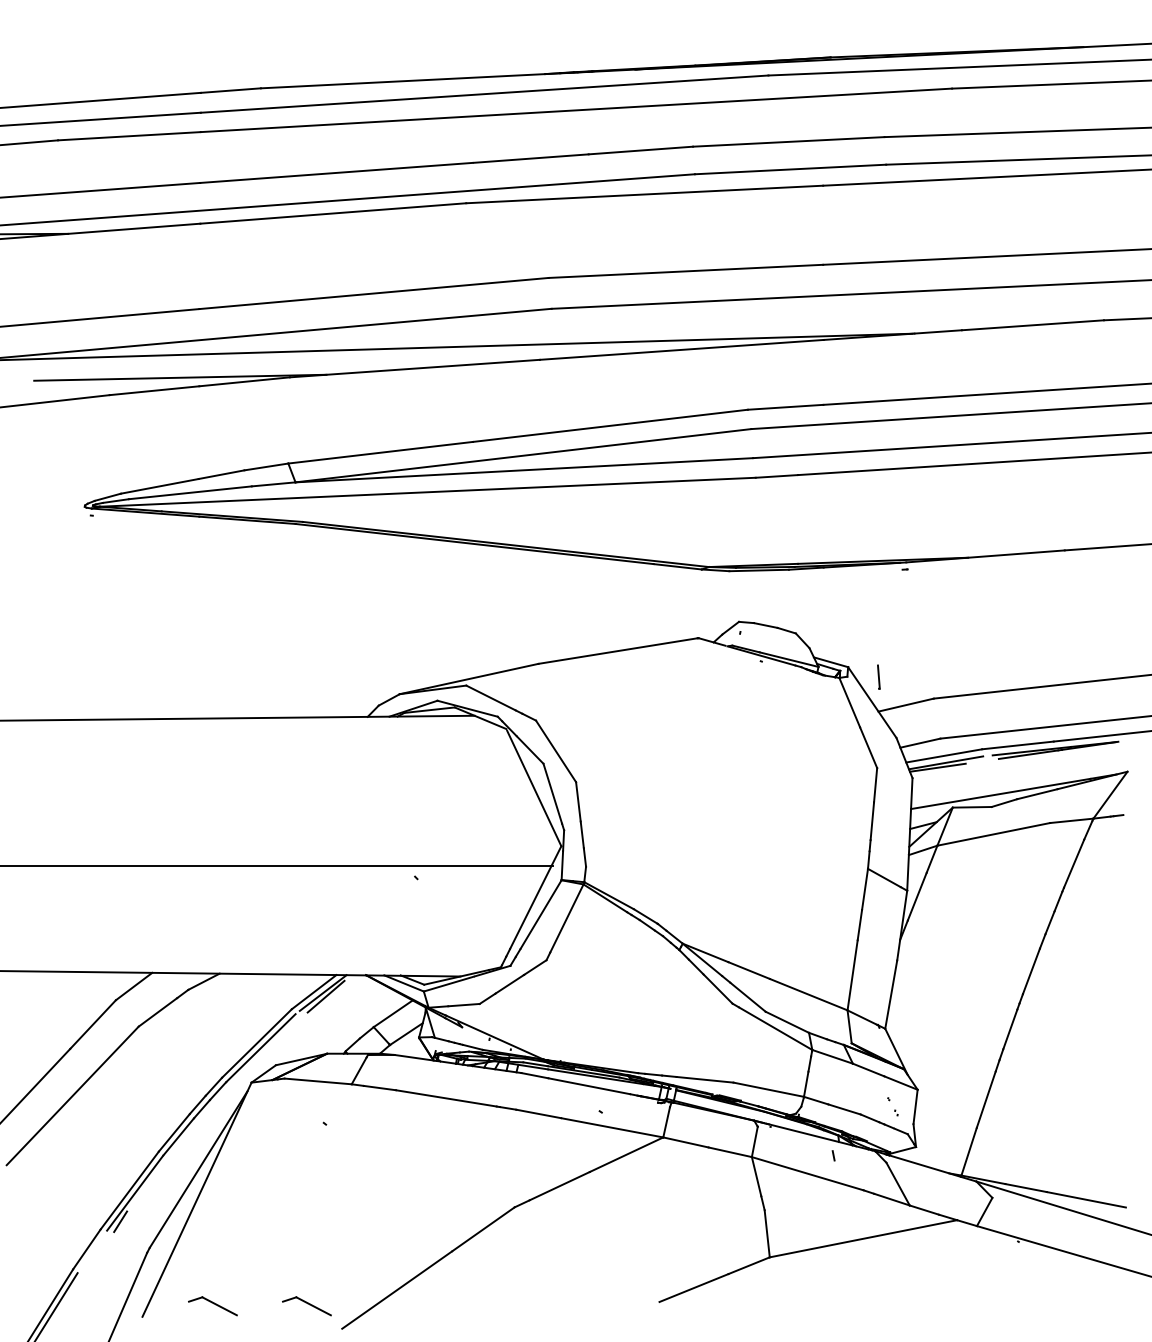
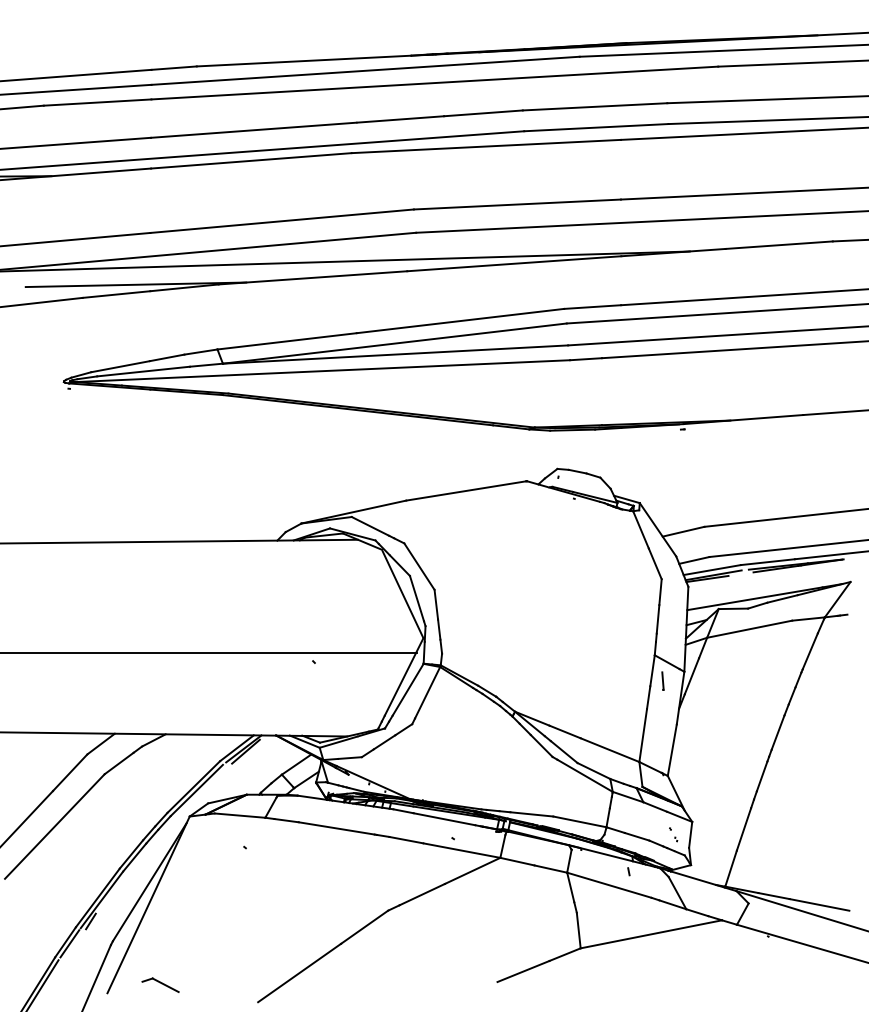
line: (878, 676) -> (662, 680), moved
line: (92, 1251) -> (69, 943), added
part: (306, 1306) -> (231, 985), removed

